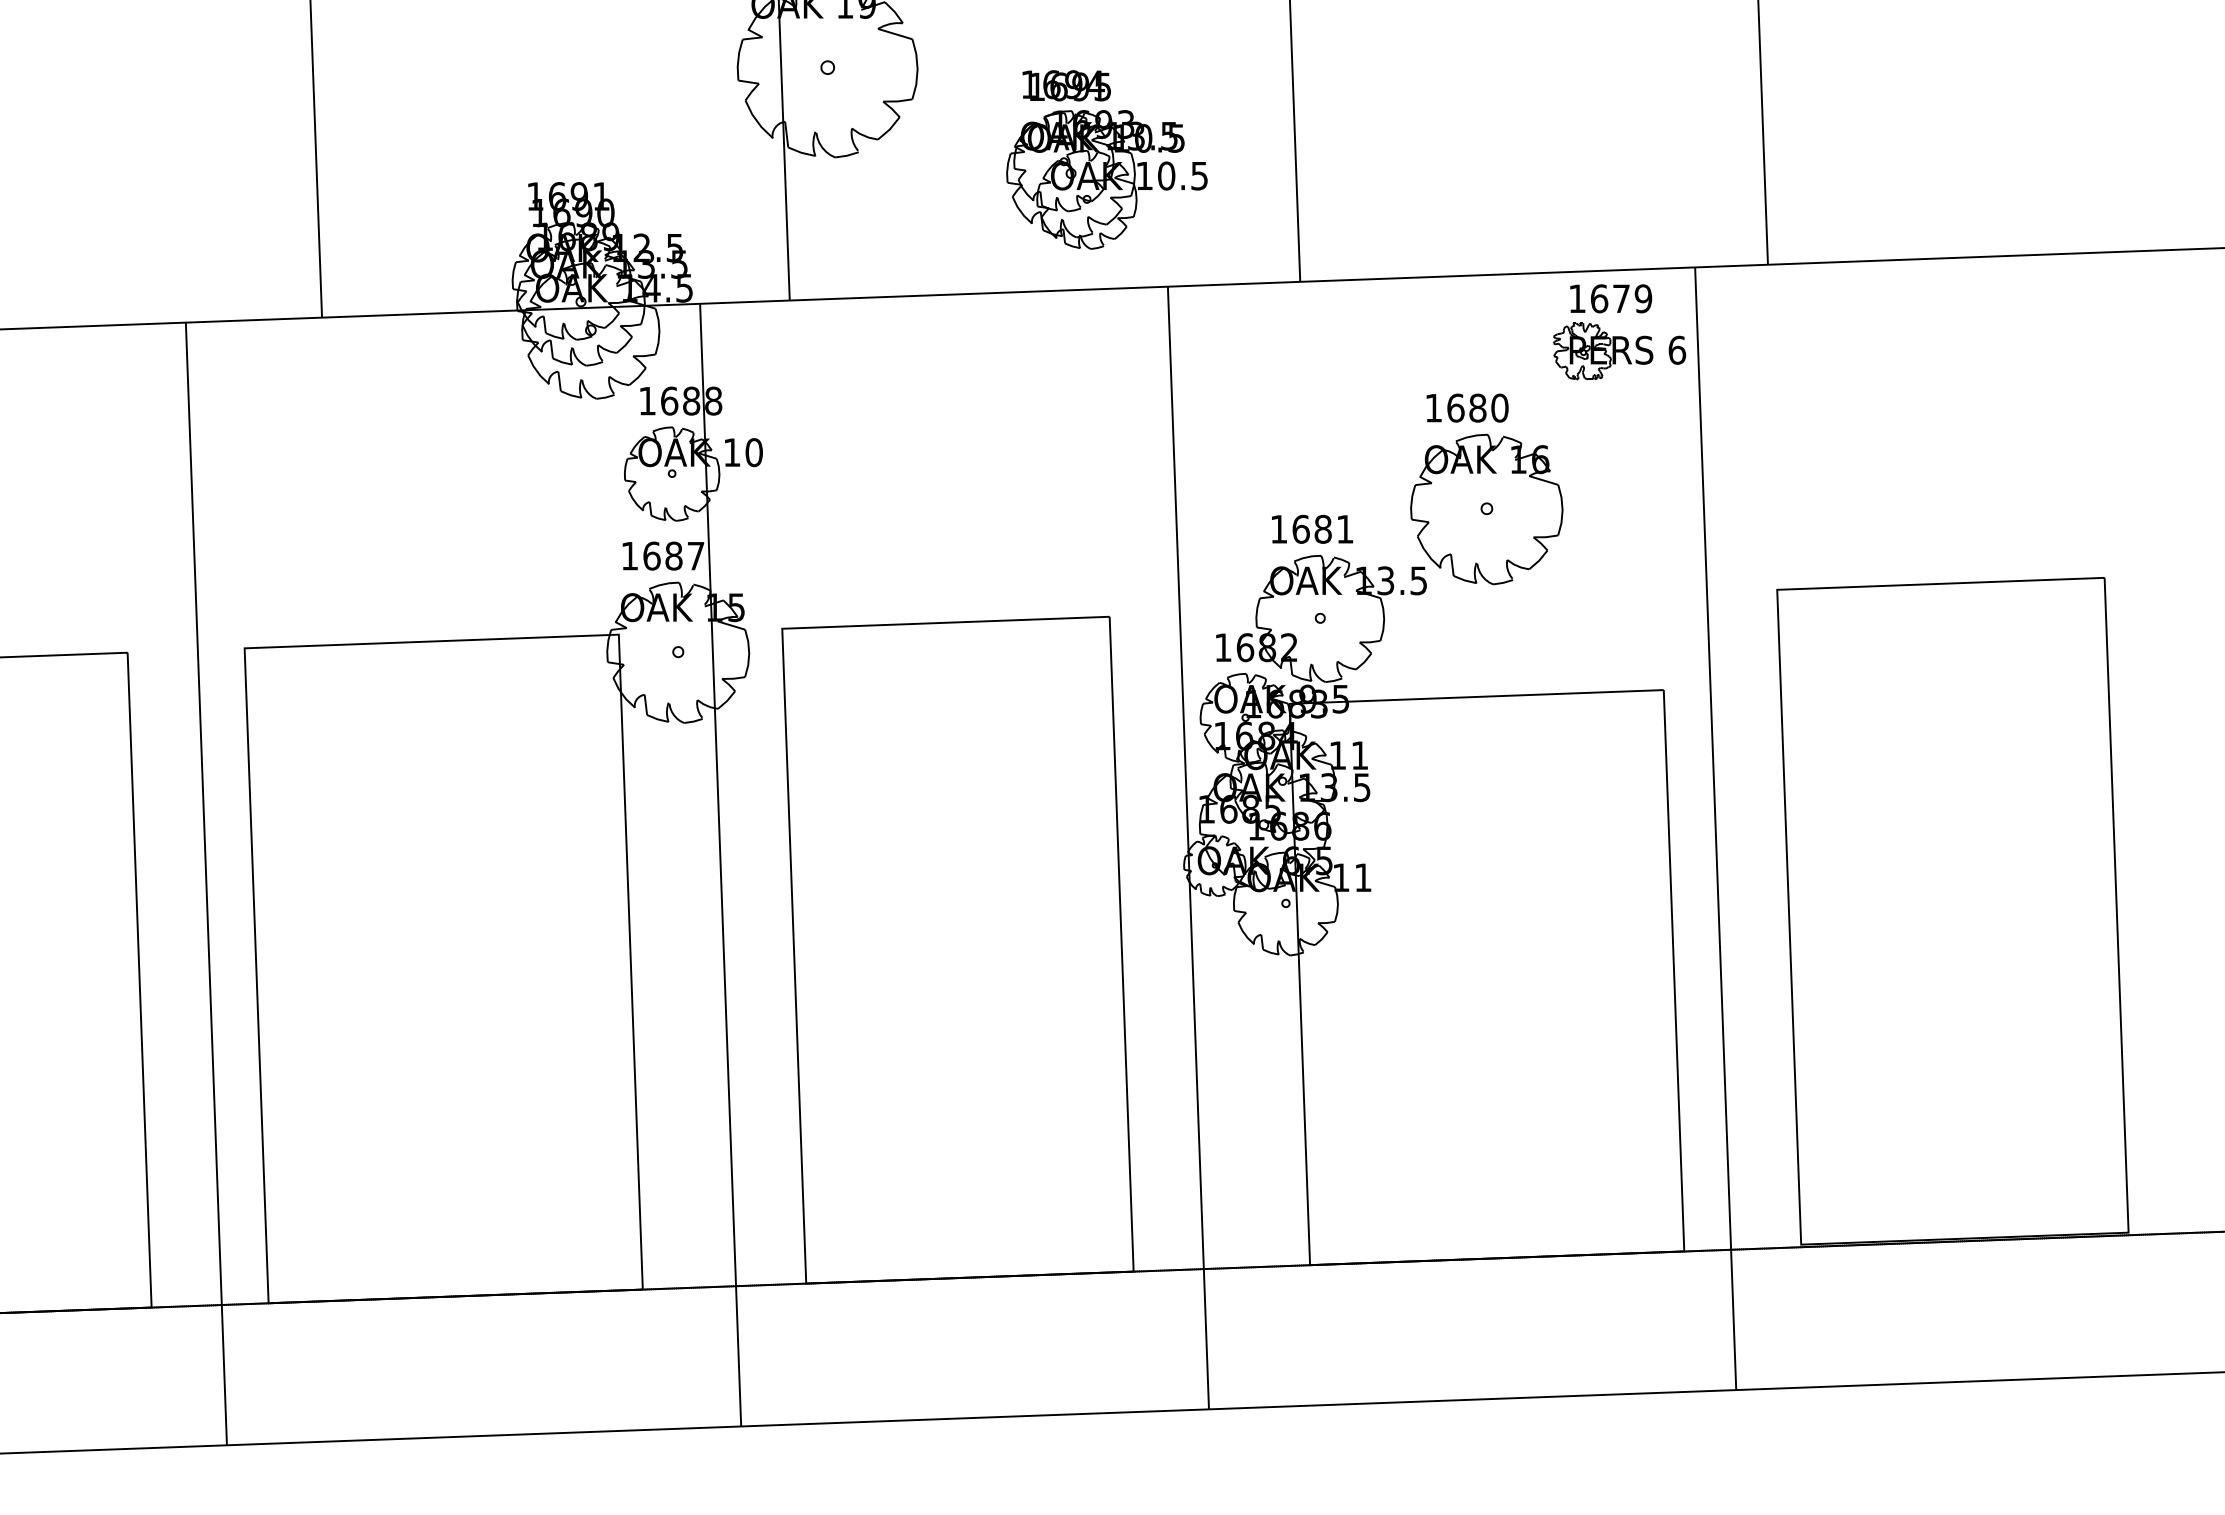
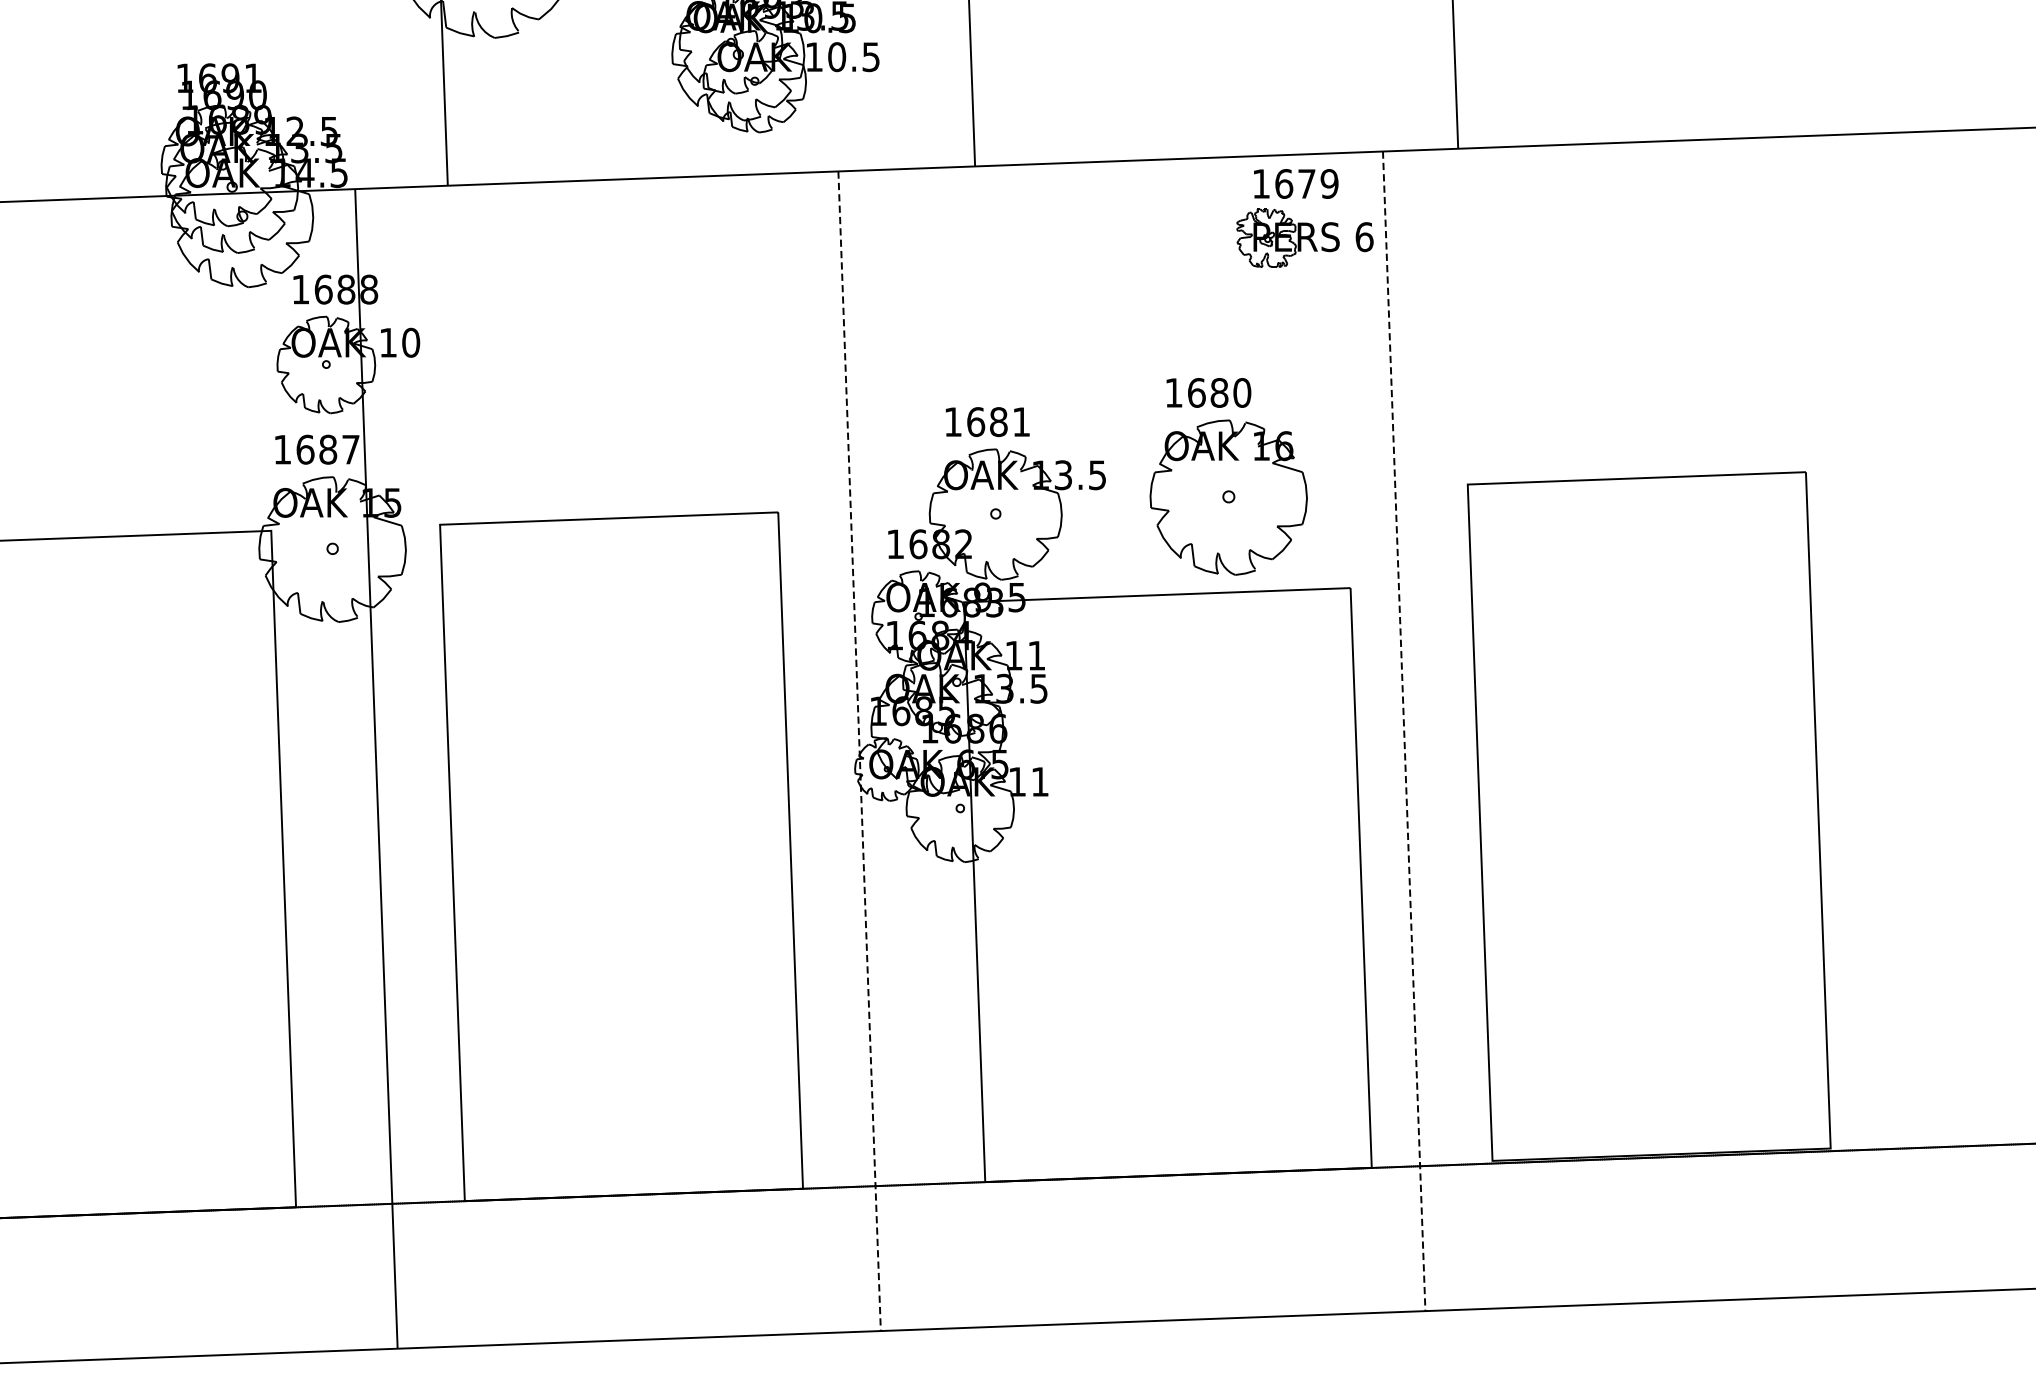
part: (1486, 489) -> (1228, 476), moved
line: (1715, 828) -> (1404, 731), solid -> dashed
line: (1188, 848) -> (859, 751), solid -> dashed

